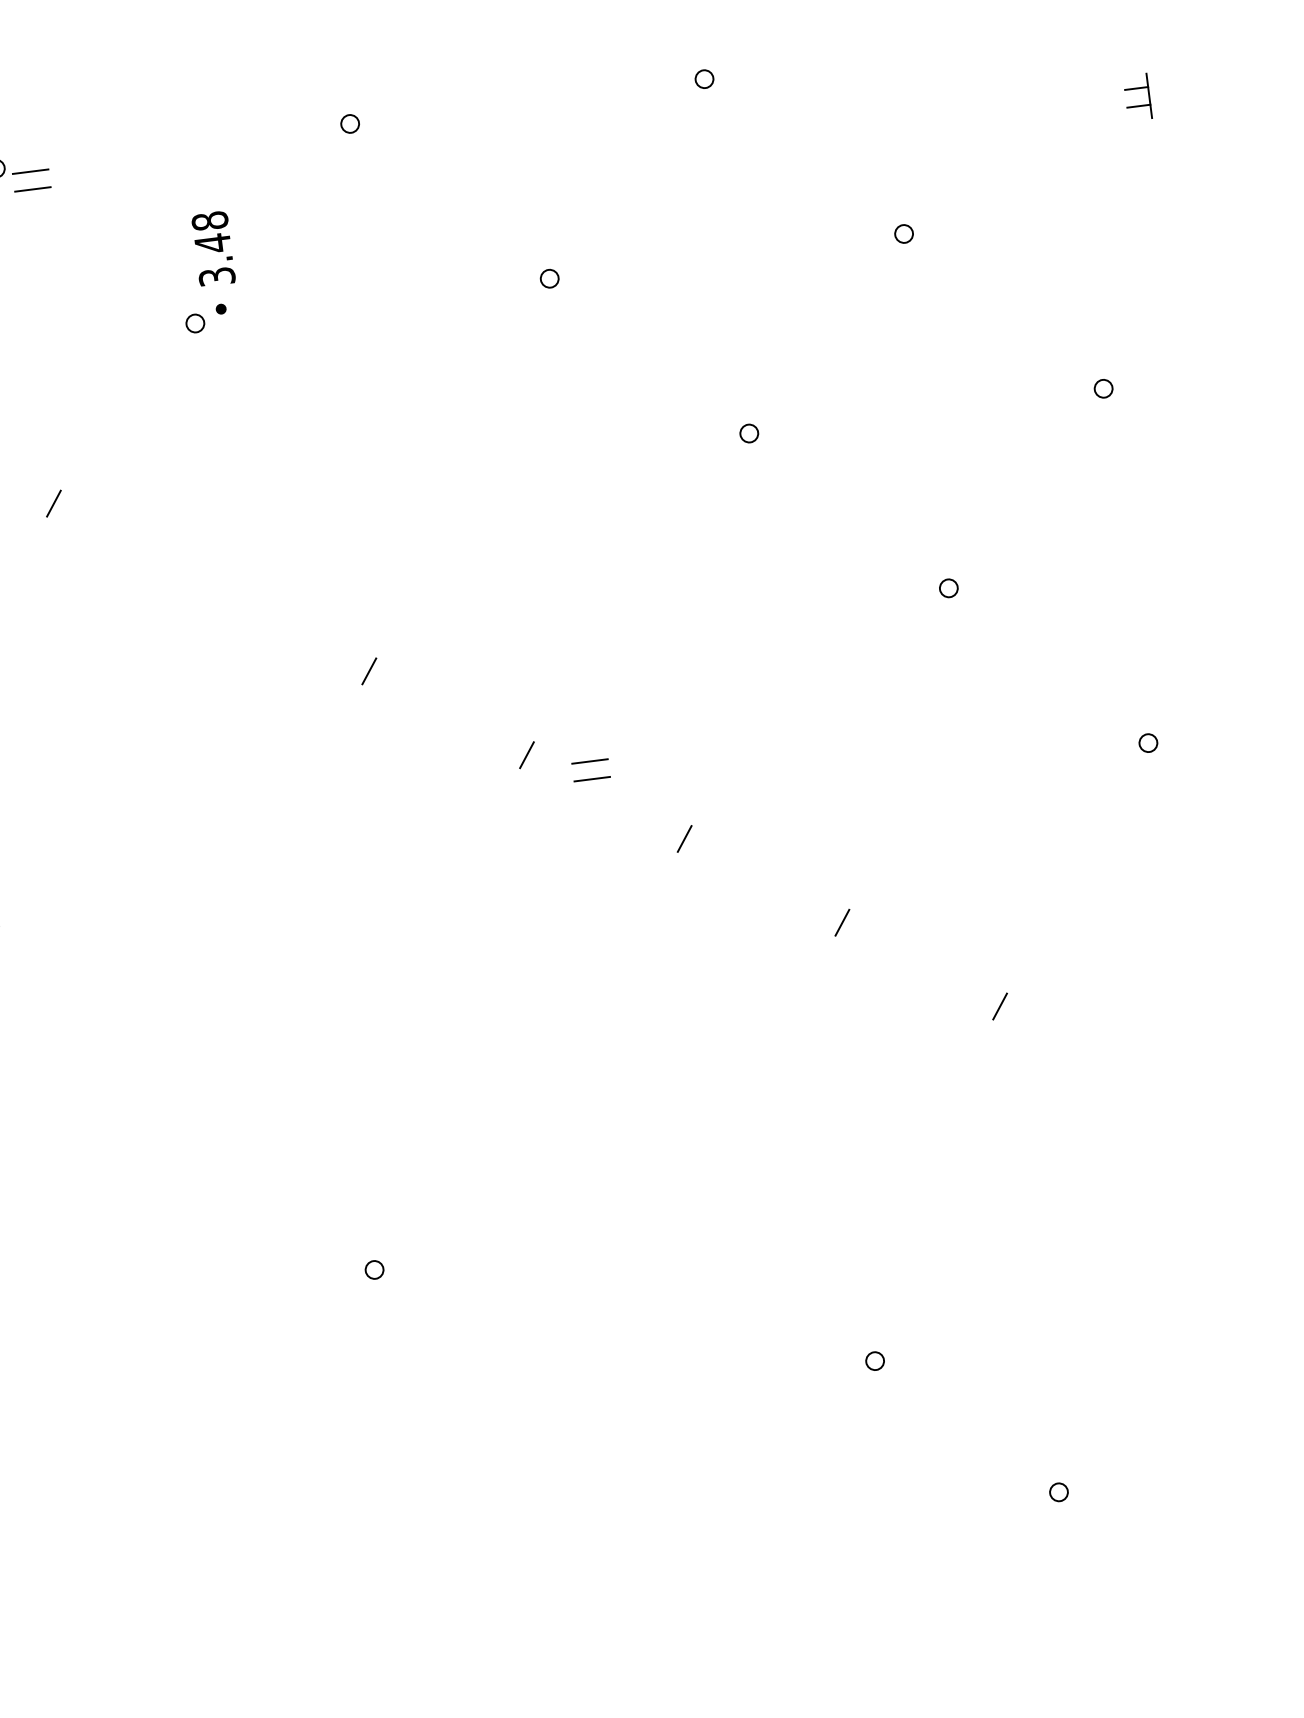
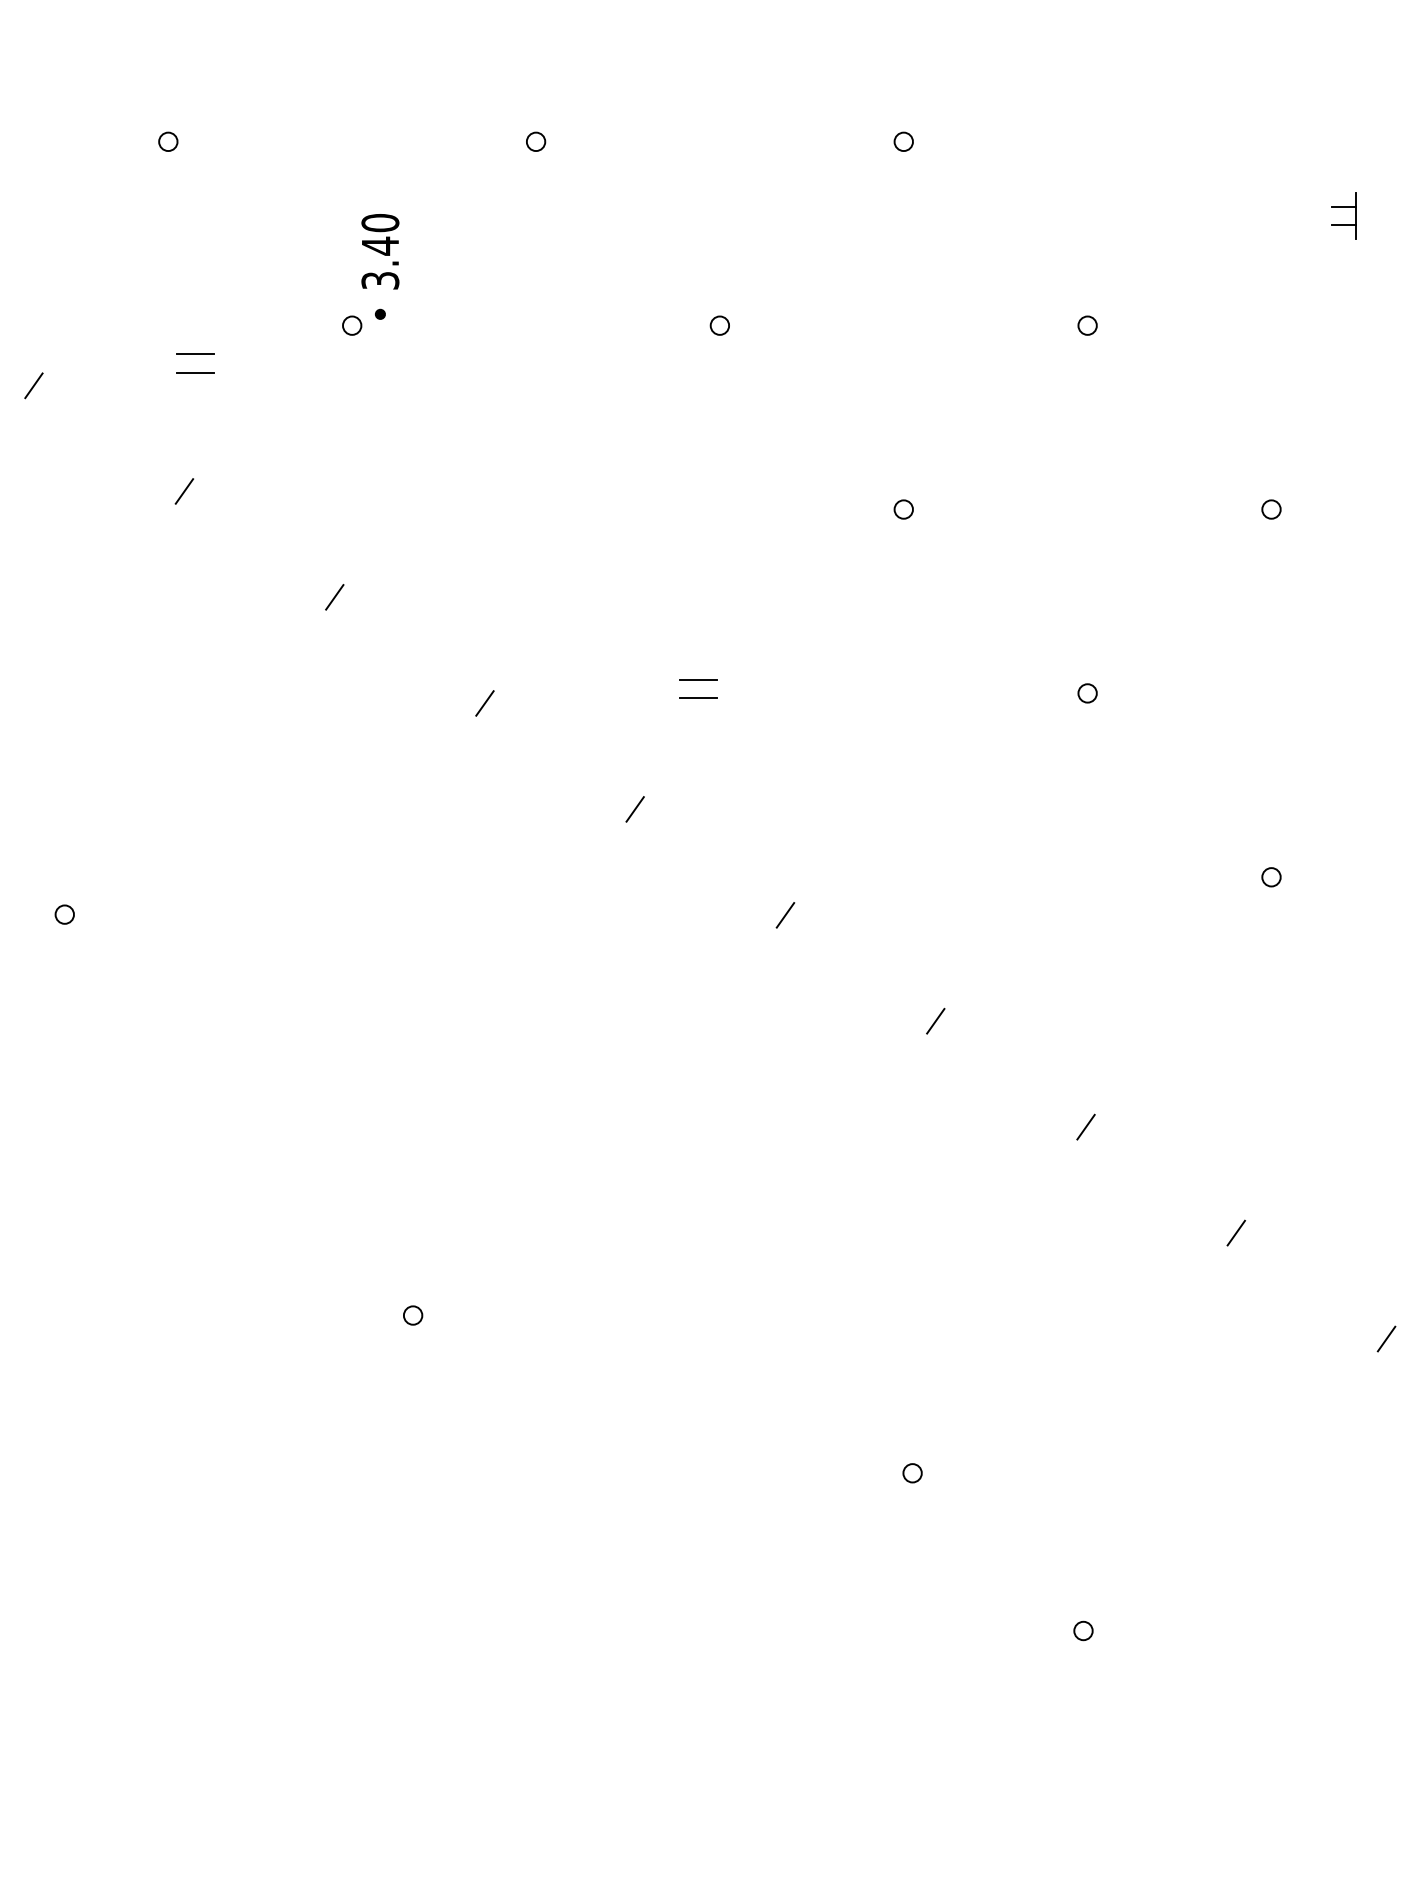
part: (30, 171) -> (195, 354), moved
text: (210, 221) -> (380, 223), 3.48 -> 3.40
line: (211, 587) -> (334, 597), added
part: (589, 762) -> (698, 680), moved
line: (1156, 1089) -> (1235, 1232), added

